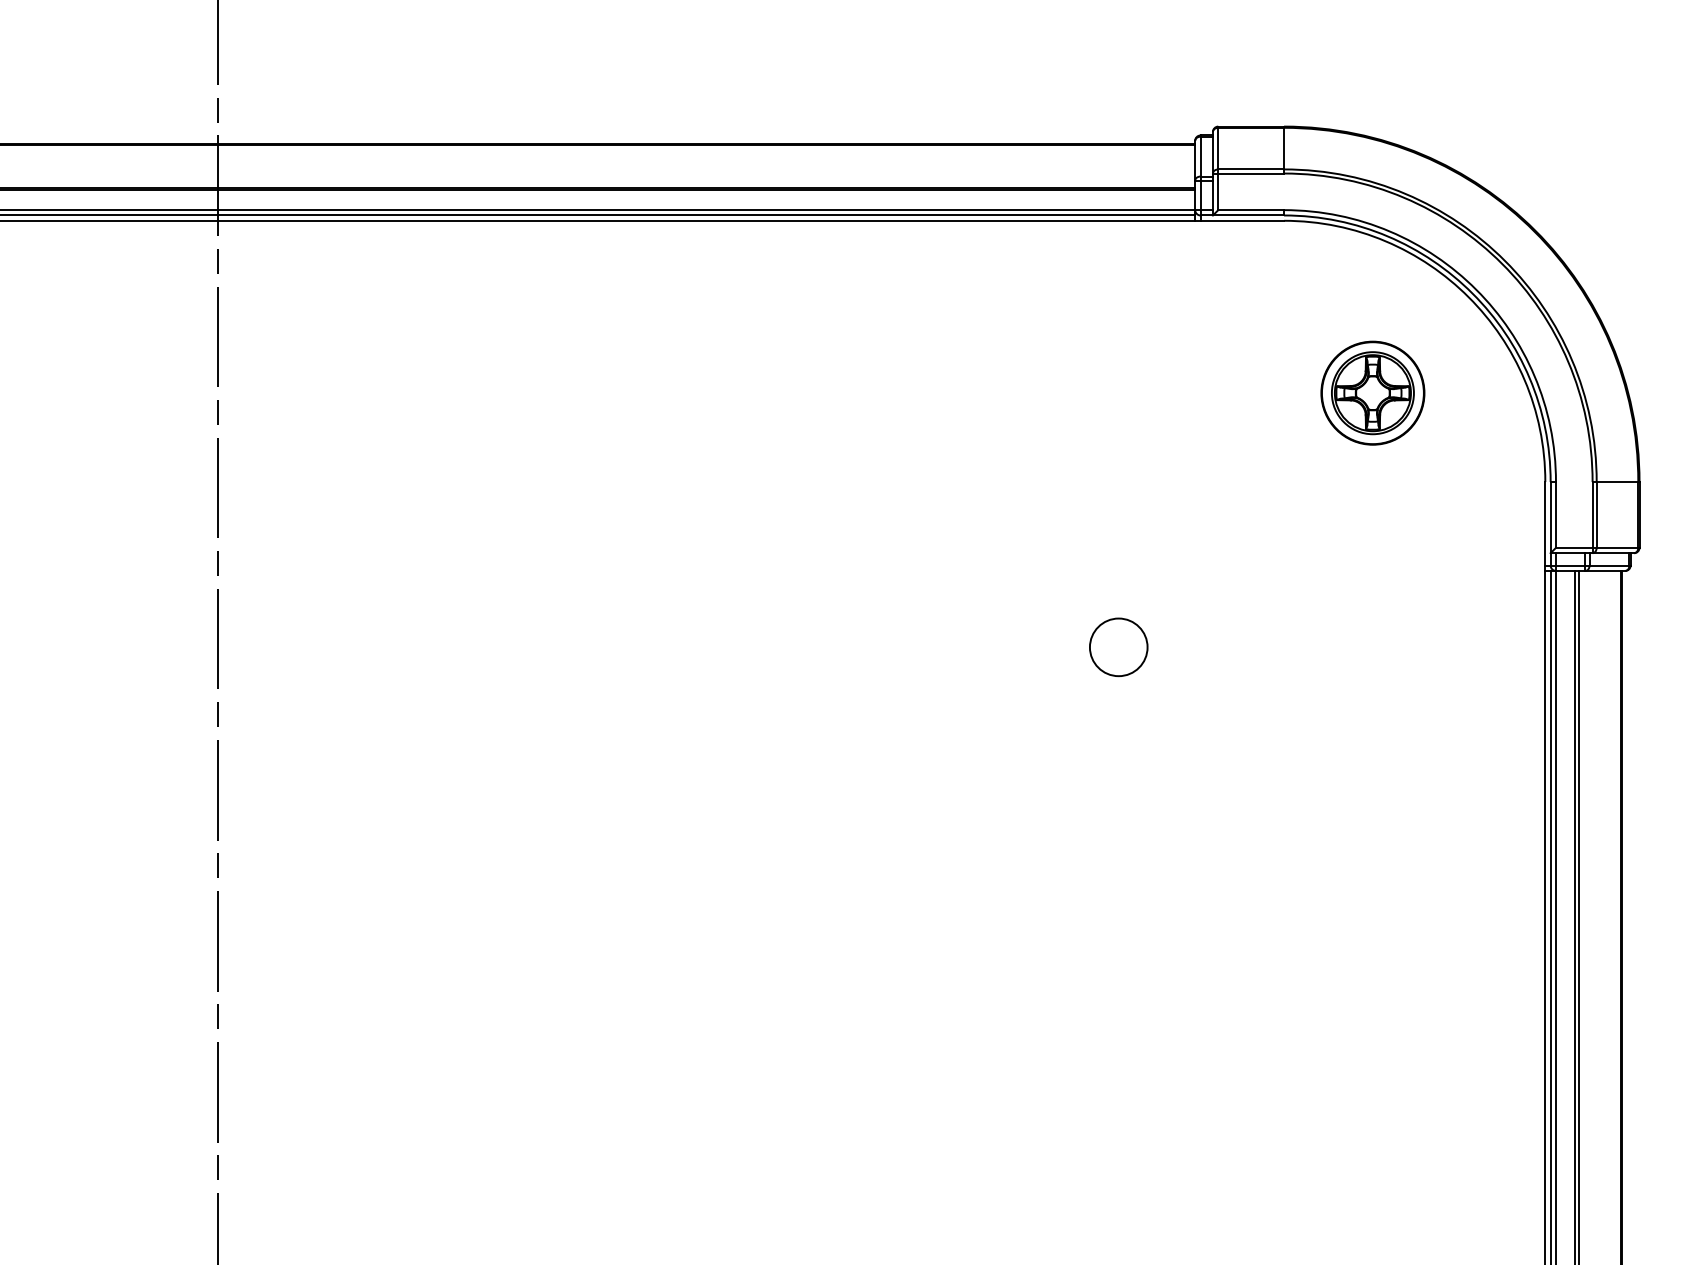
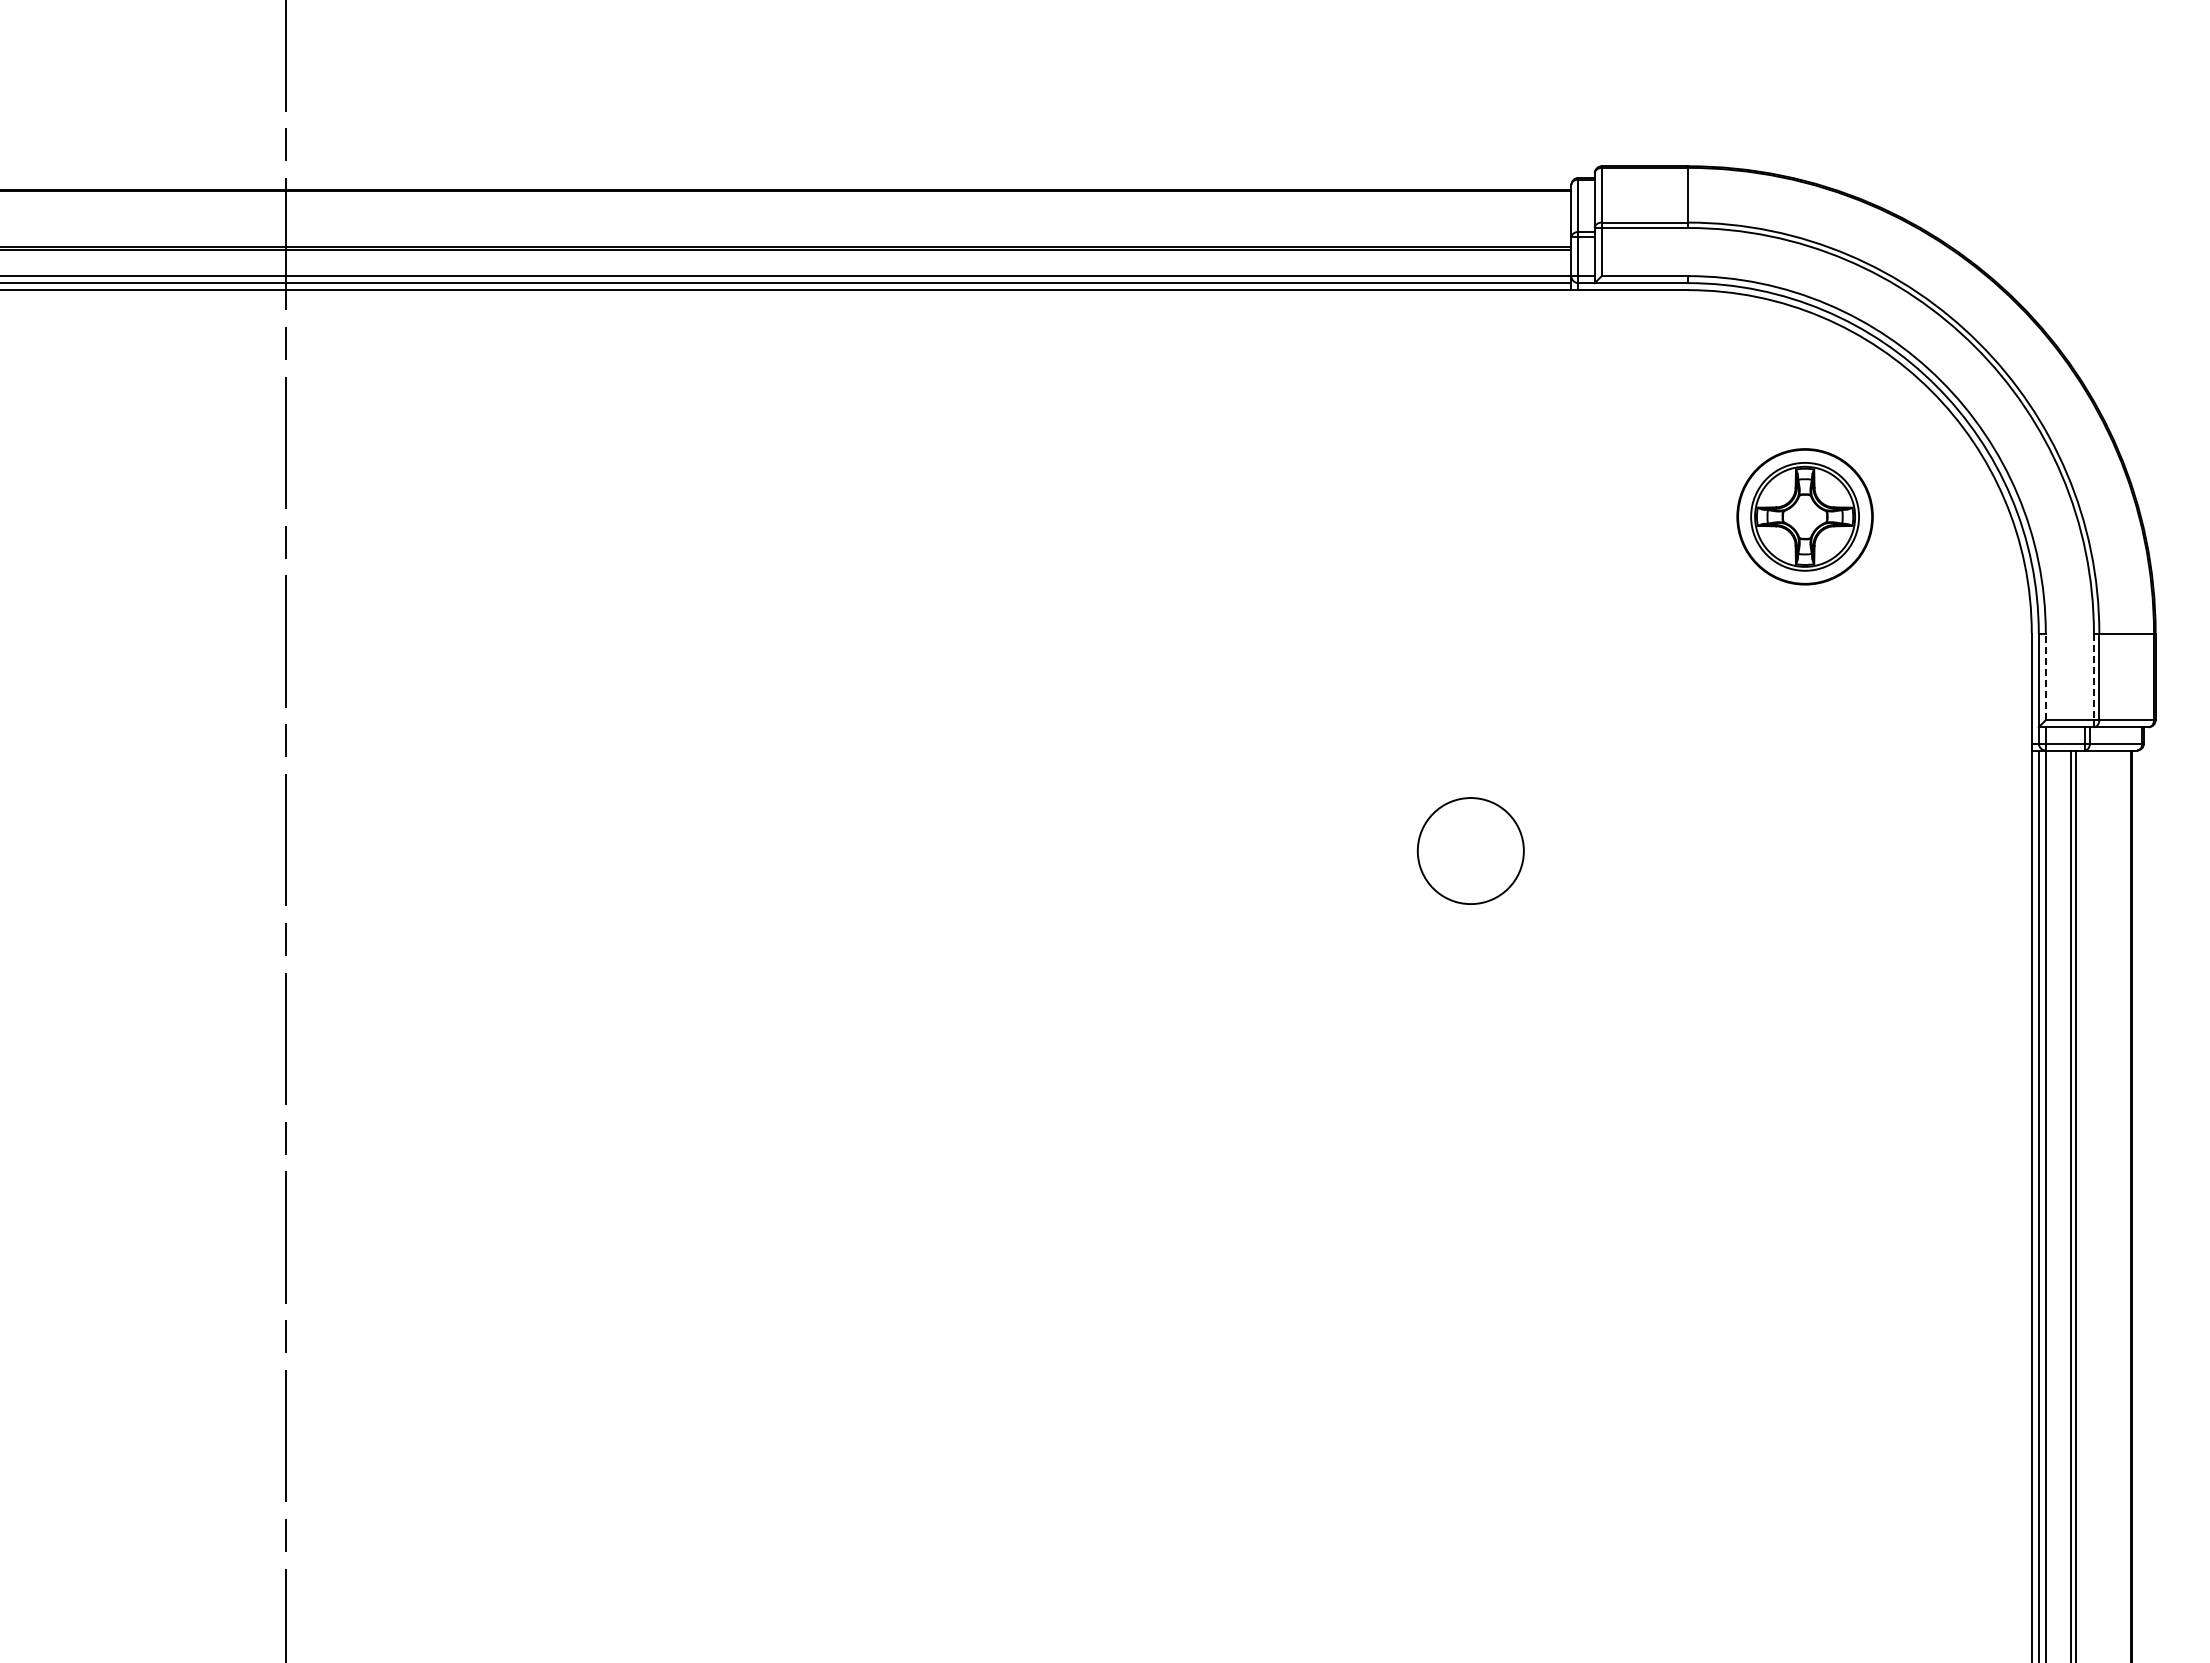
line: (1555, 514) -> (2045, 676), solid -> dashed
line: (1592, 515) -> (2093, 677), solid -> dashed
circle: (1118, 646) -> (1470, 850), size x1.4

